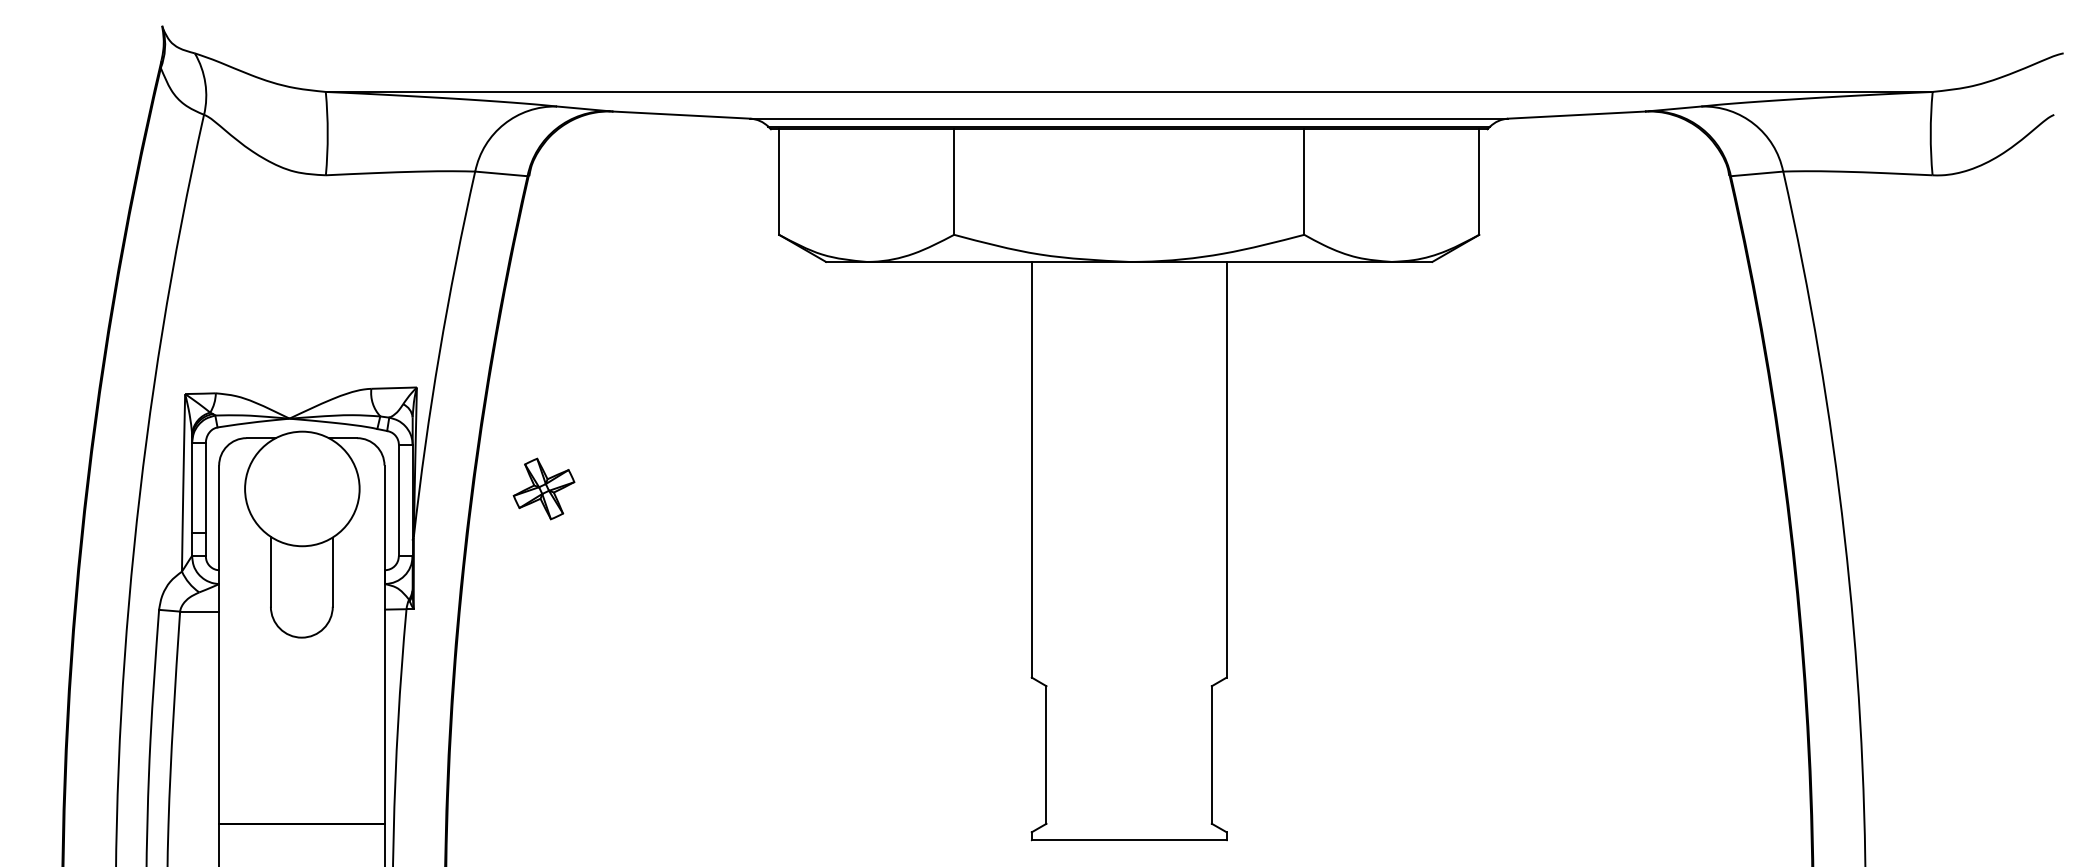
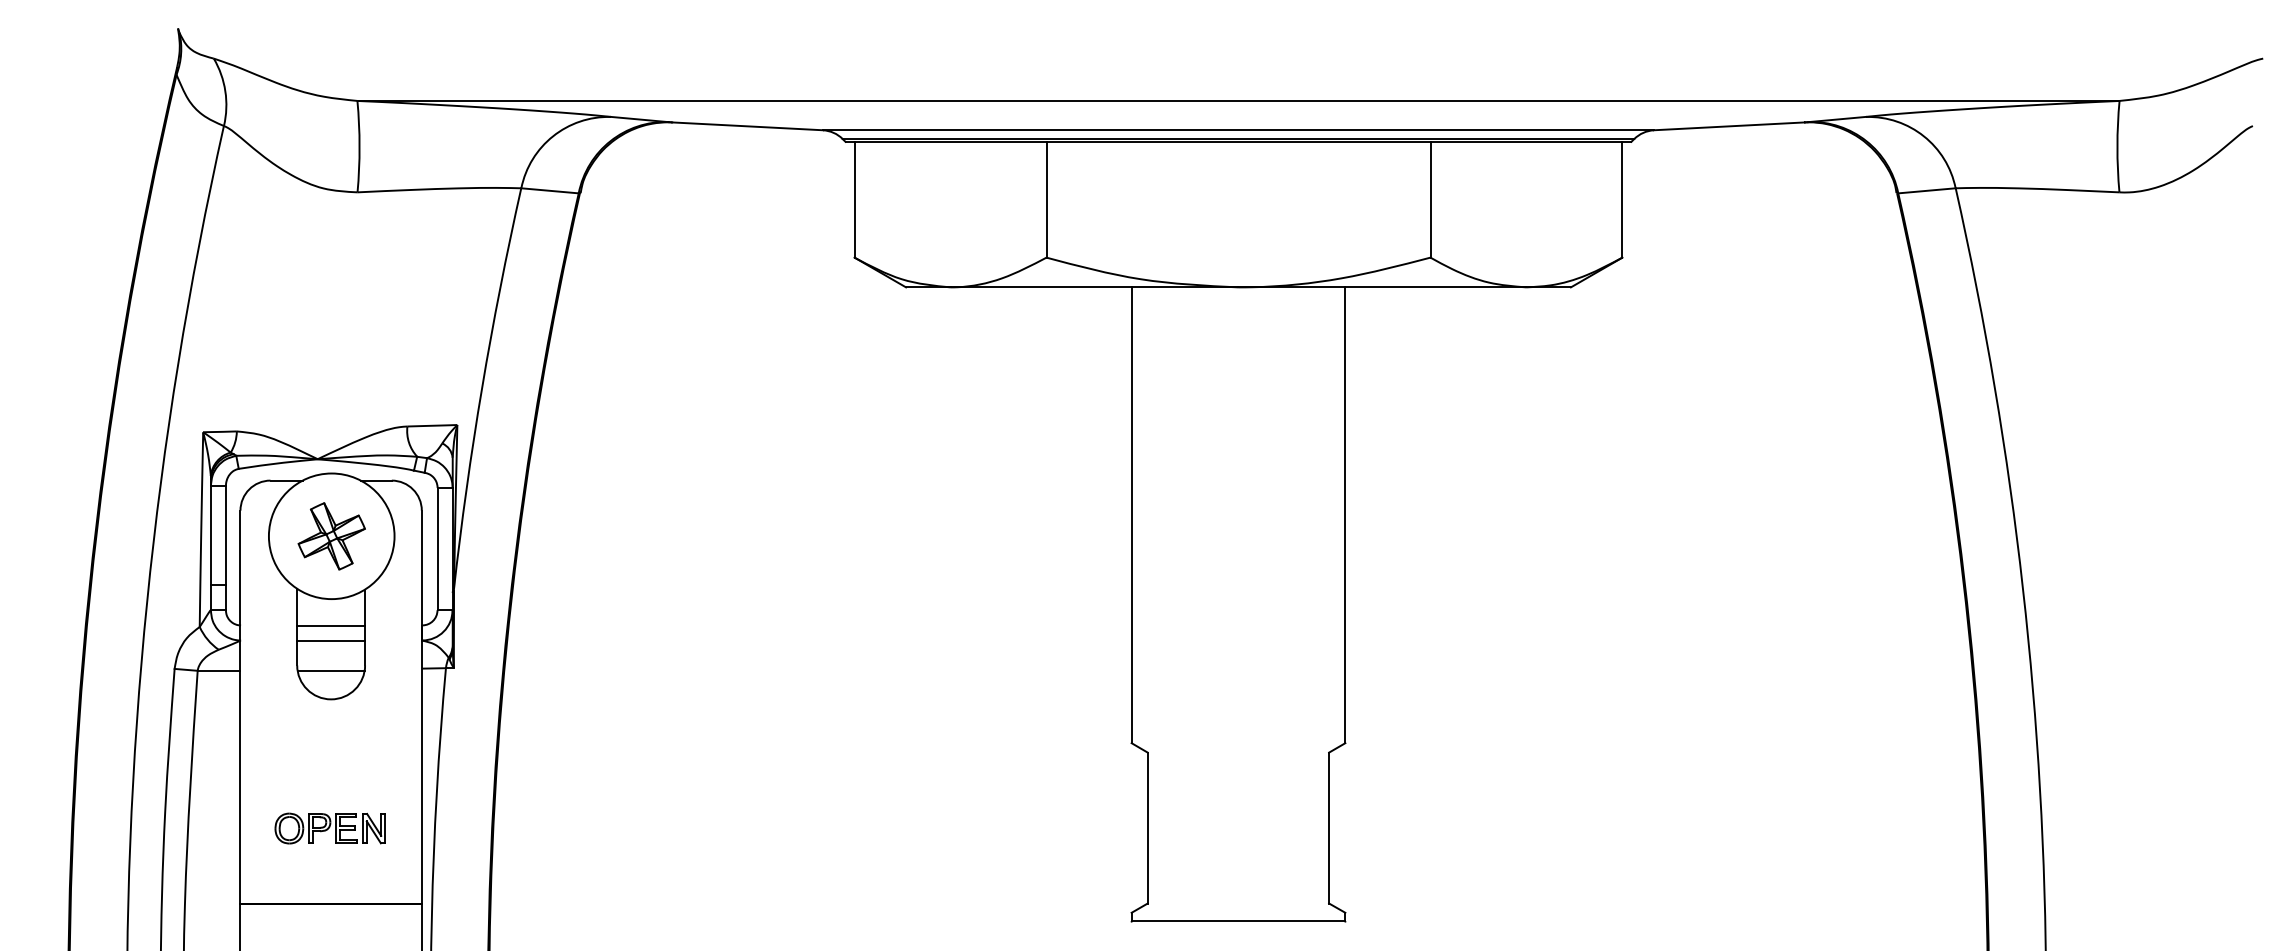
part: (543, 489) -> (331, 536), moved
line: (302, 570) -> (331, 625), added
line: (302, 583) -> (331, 640), added
line: (301, 611) -> (330, 670), added
part: (300, 755) -> (329, 828), added

